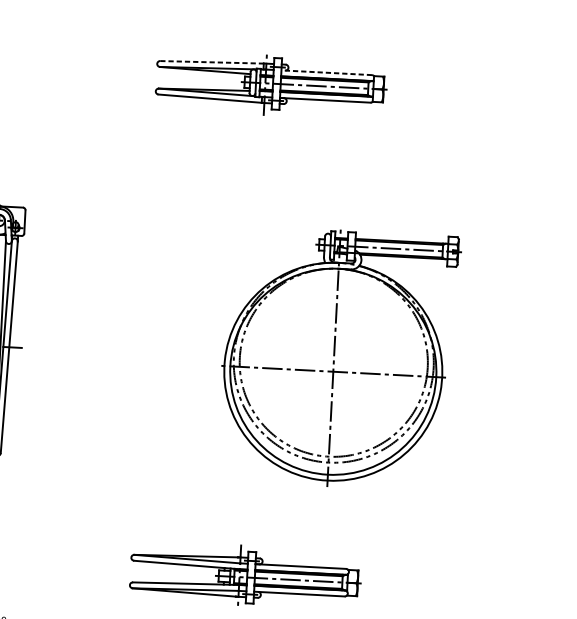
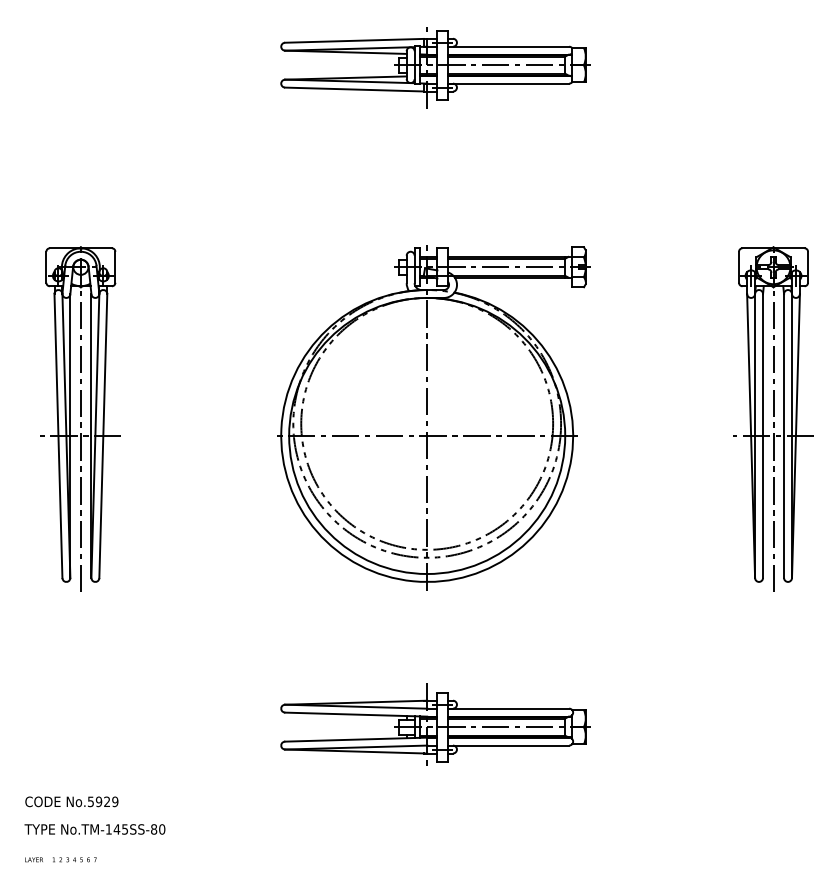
line: (212, 62) -> (354, 40), dashed -> solid
line: (326, 72) -> (508, 46), dashed -> solid
part: (338, 358) -> (433, 417), moved
part: (509, 360) -> (773, 418), added

